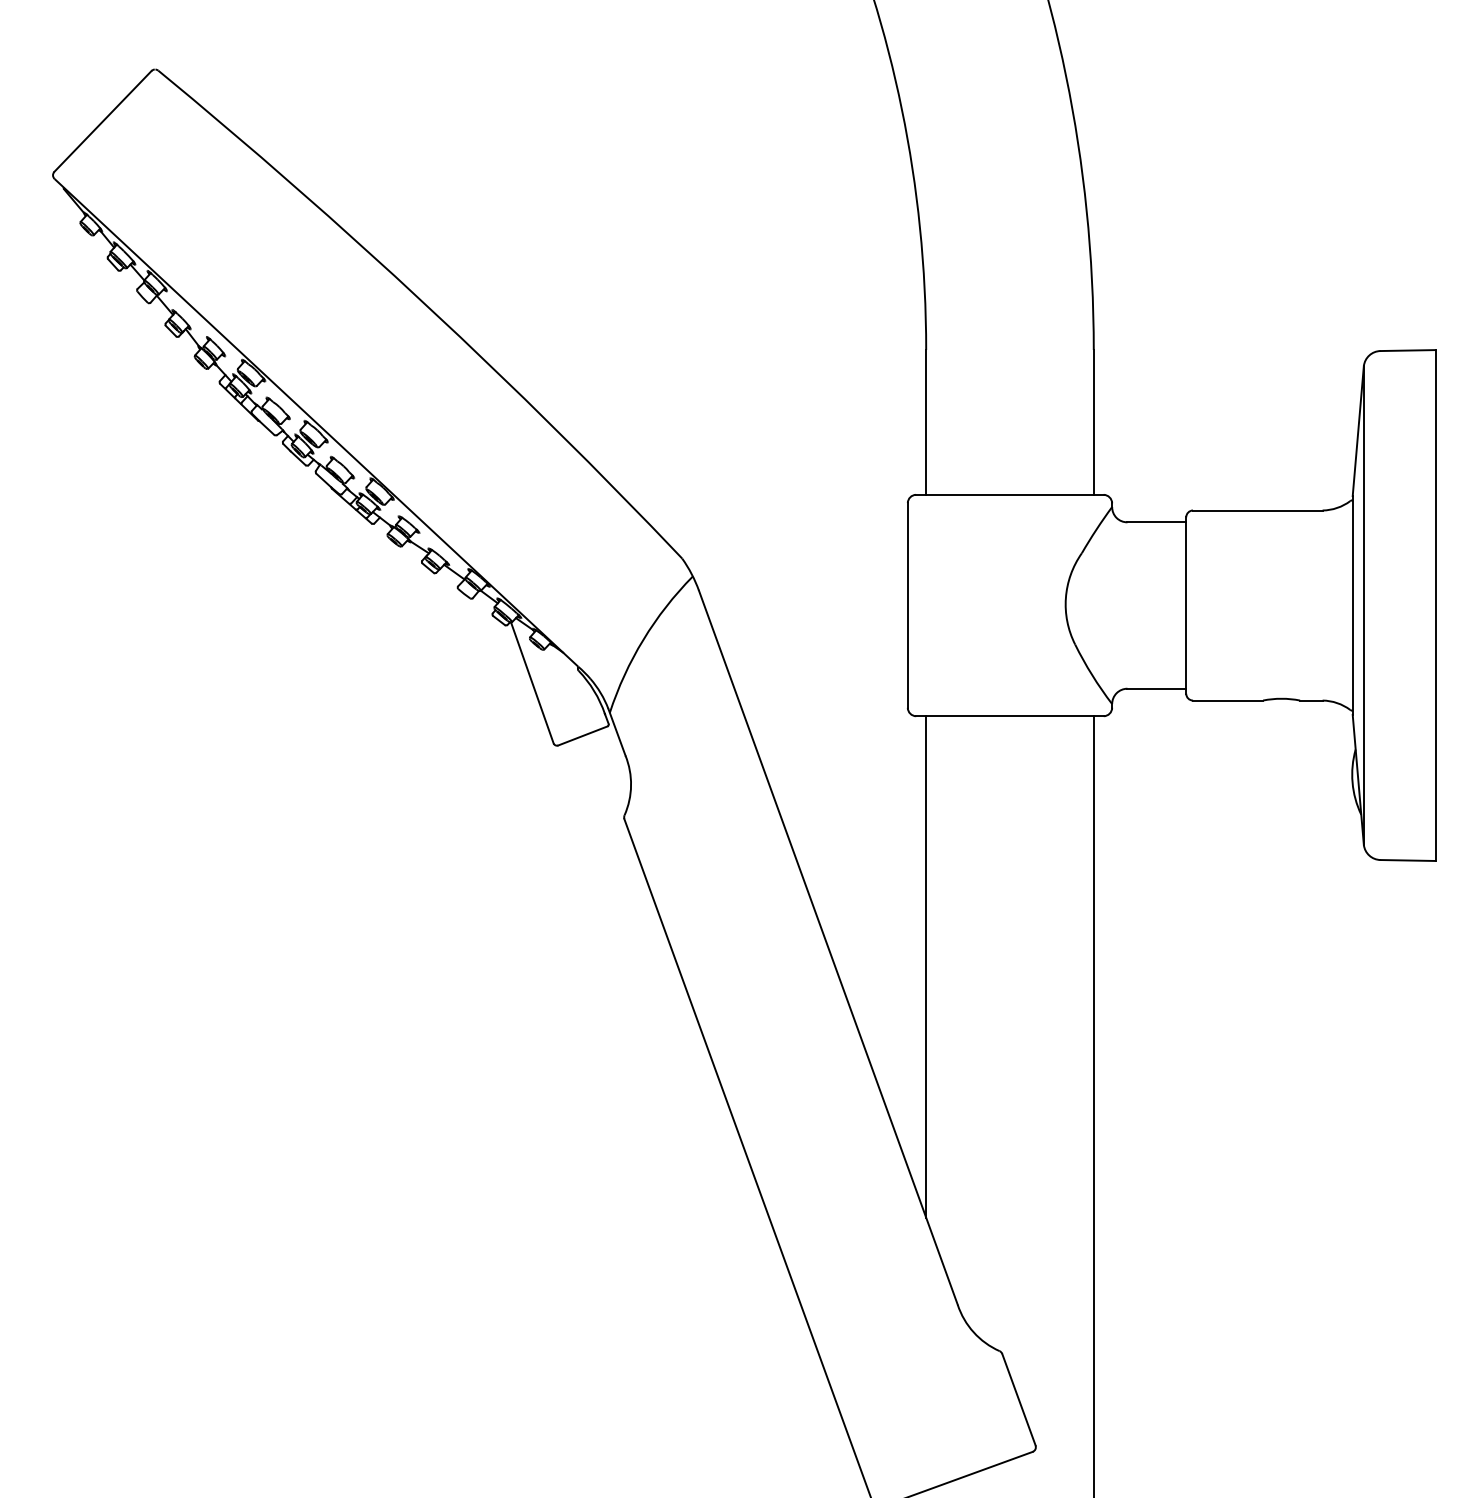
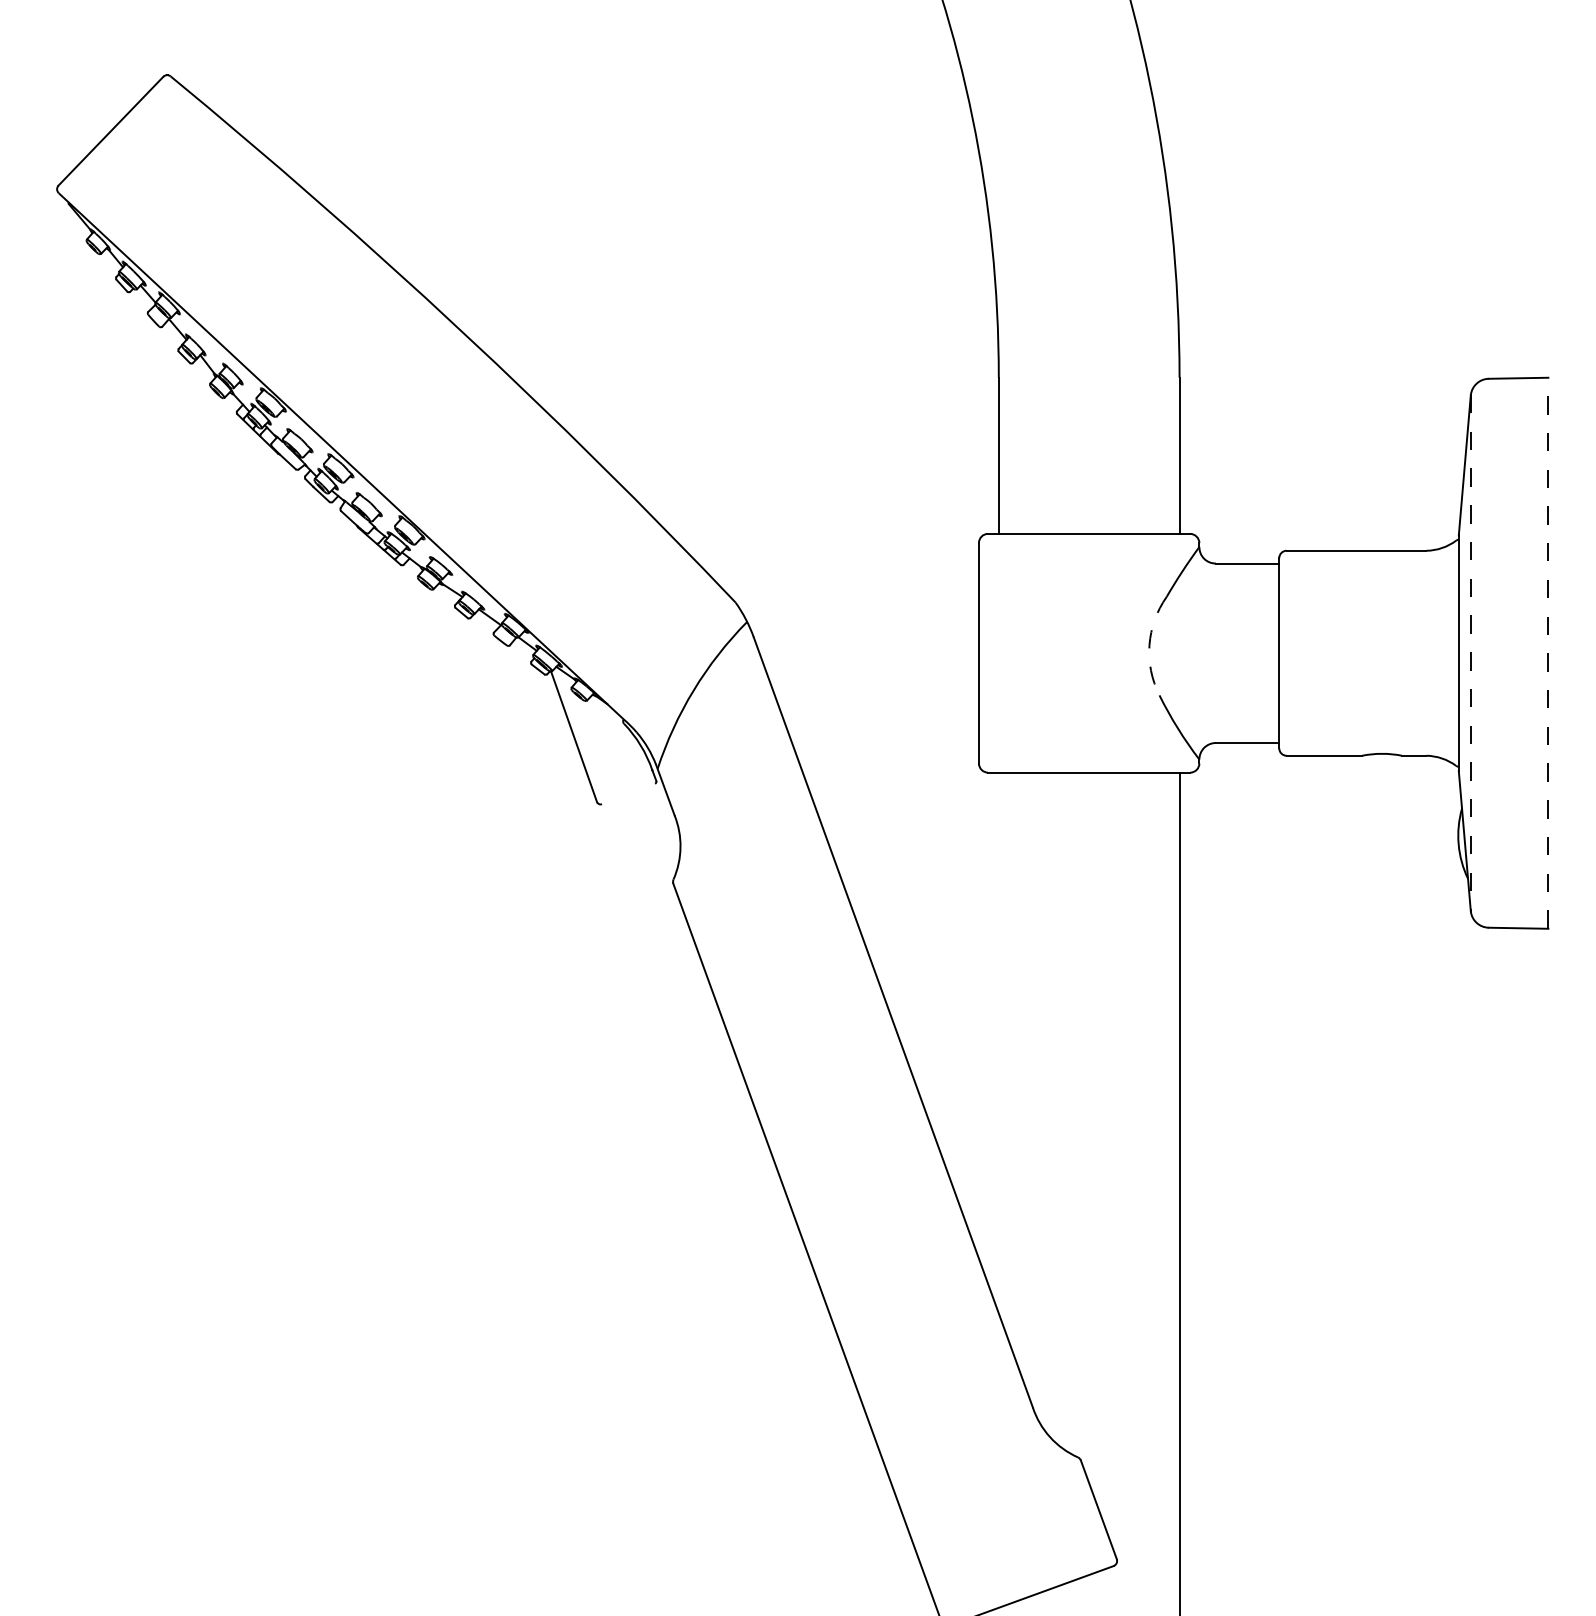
arc: (1065, 598) -> (1149, 645), solid -> dashed
line: (1435, 605) -> (1548, 653), solid -> dashed
line: (1363, 606) -> (1470, 654), solid -> dashed
line: (582, 735) -> (628, 793), removed
line: (926, 966) -> (999, 1042), removed

